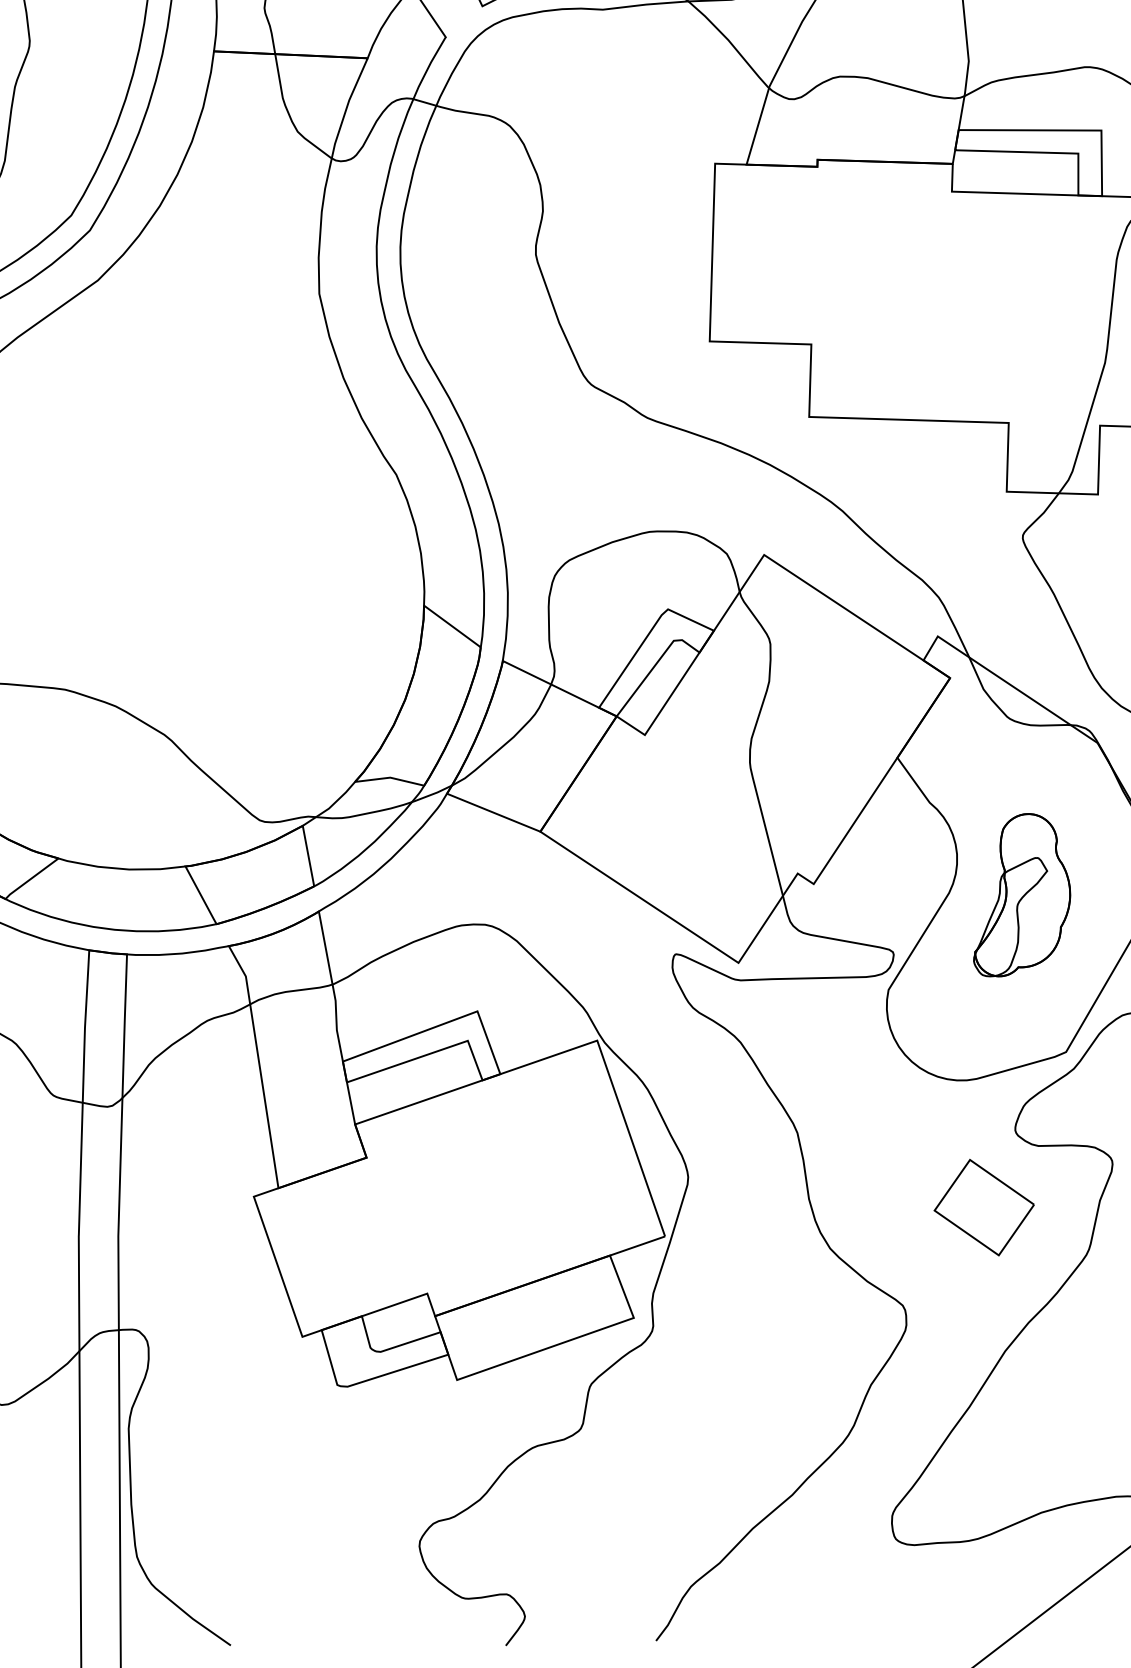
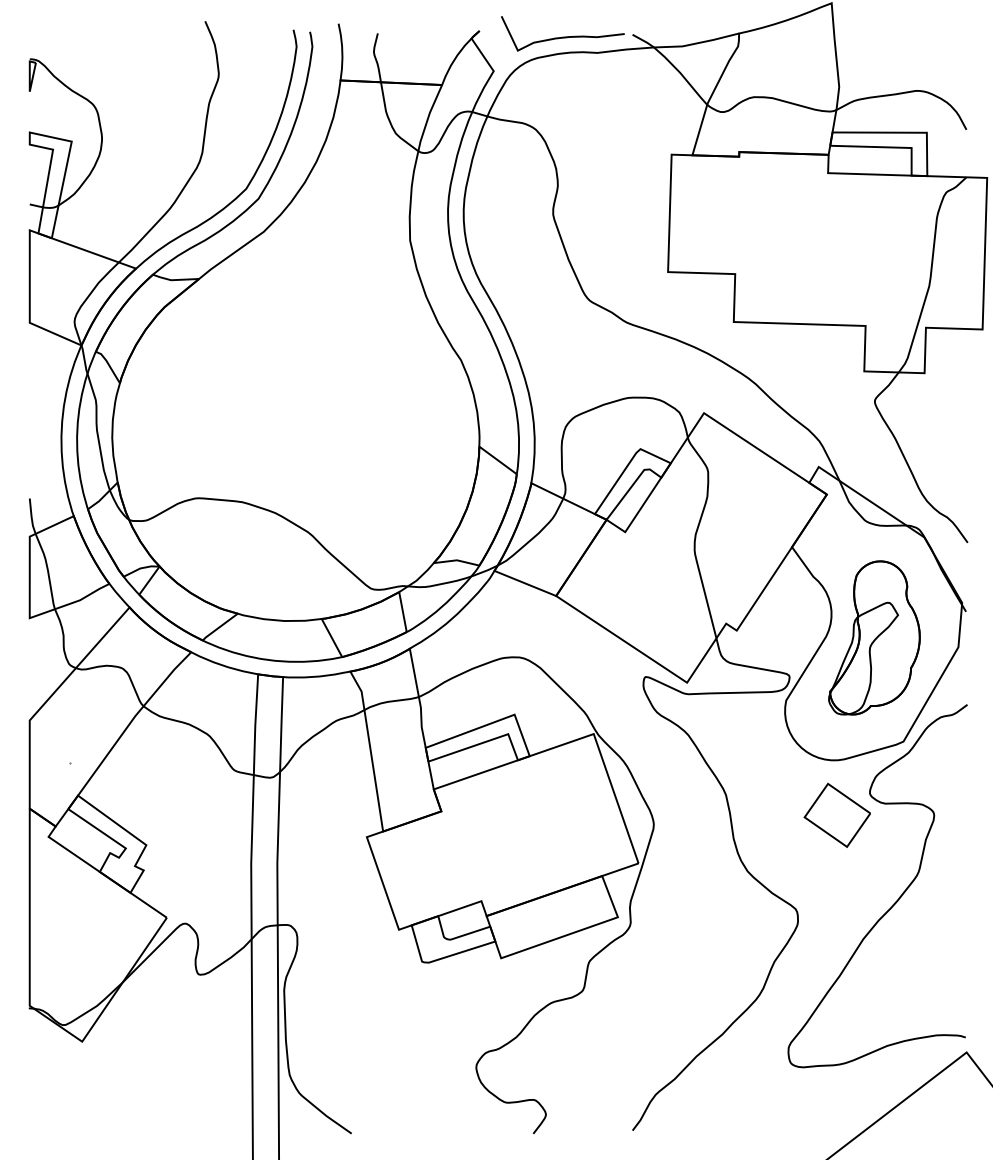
part: (1022, 894) -> (874, 637), size x1.43
part: (982, 1206) -> (836, 814), moved

